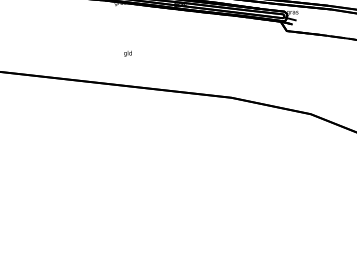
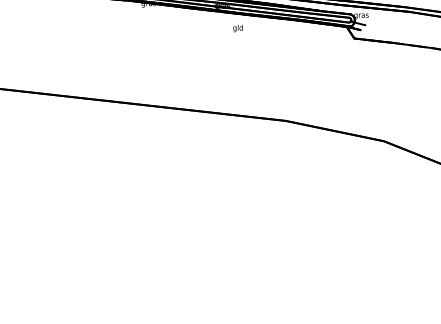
text: (127, 53) -> (237, 28), moved

